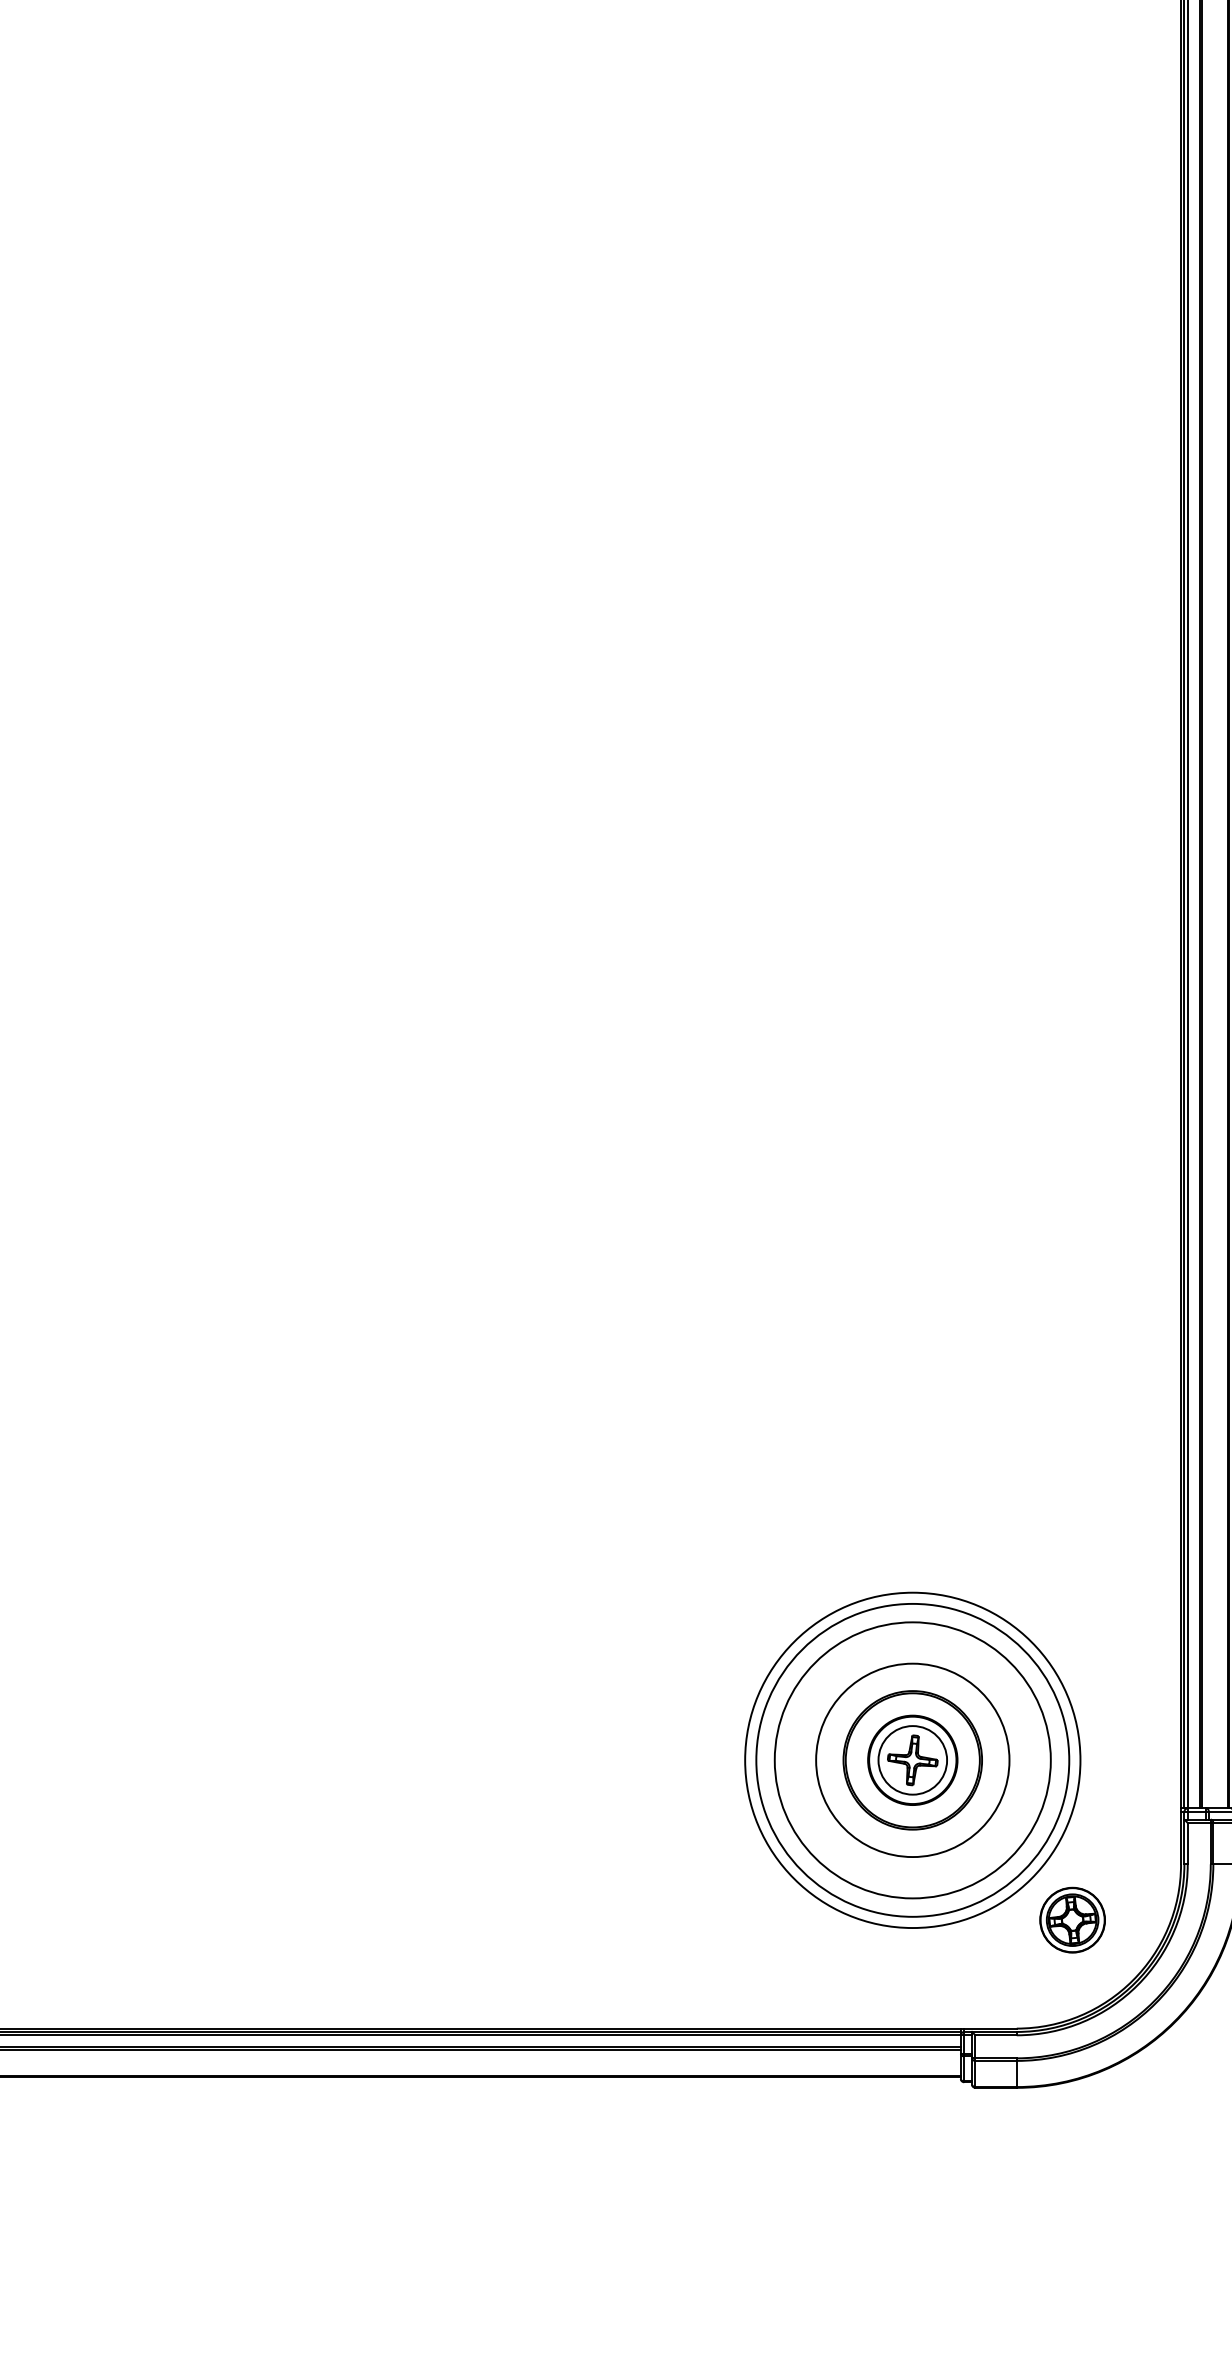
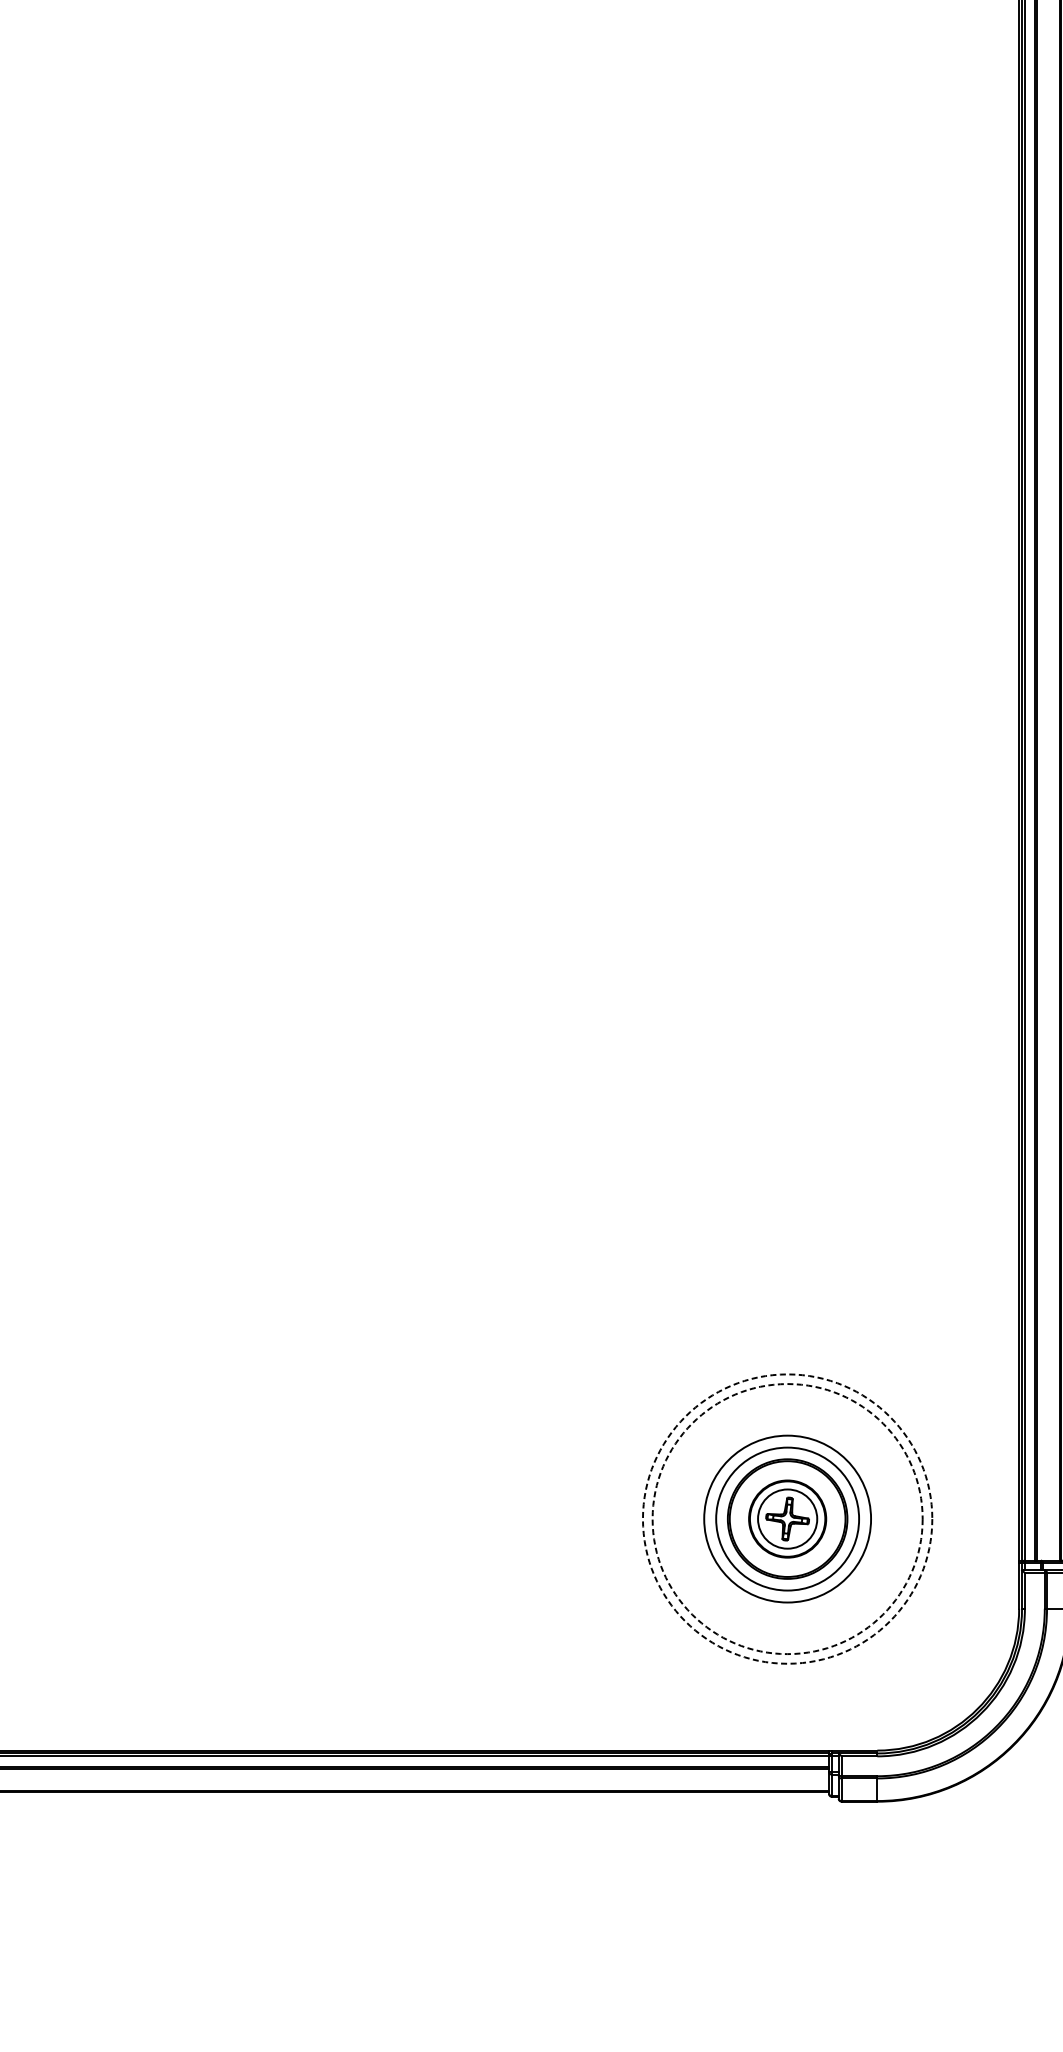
circle: (912, 1759) -> (787, 1518), solid -> dashed
circle: (912, 1760) -> (787, 1519), size x0.6
circle: (912, 1760) -> (787, 1519), solid -> dashed
part: (1072, 1919) -> (925, 1656), removed

